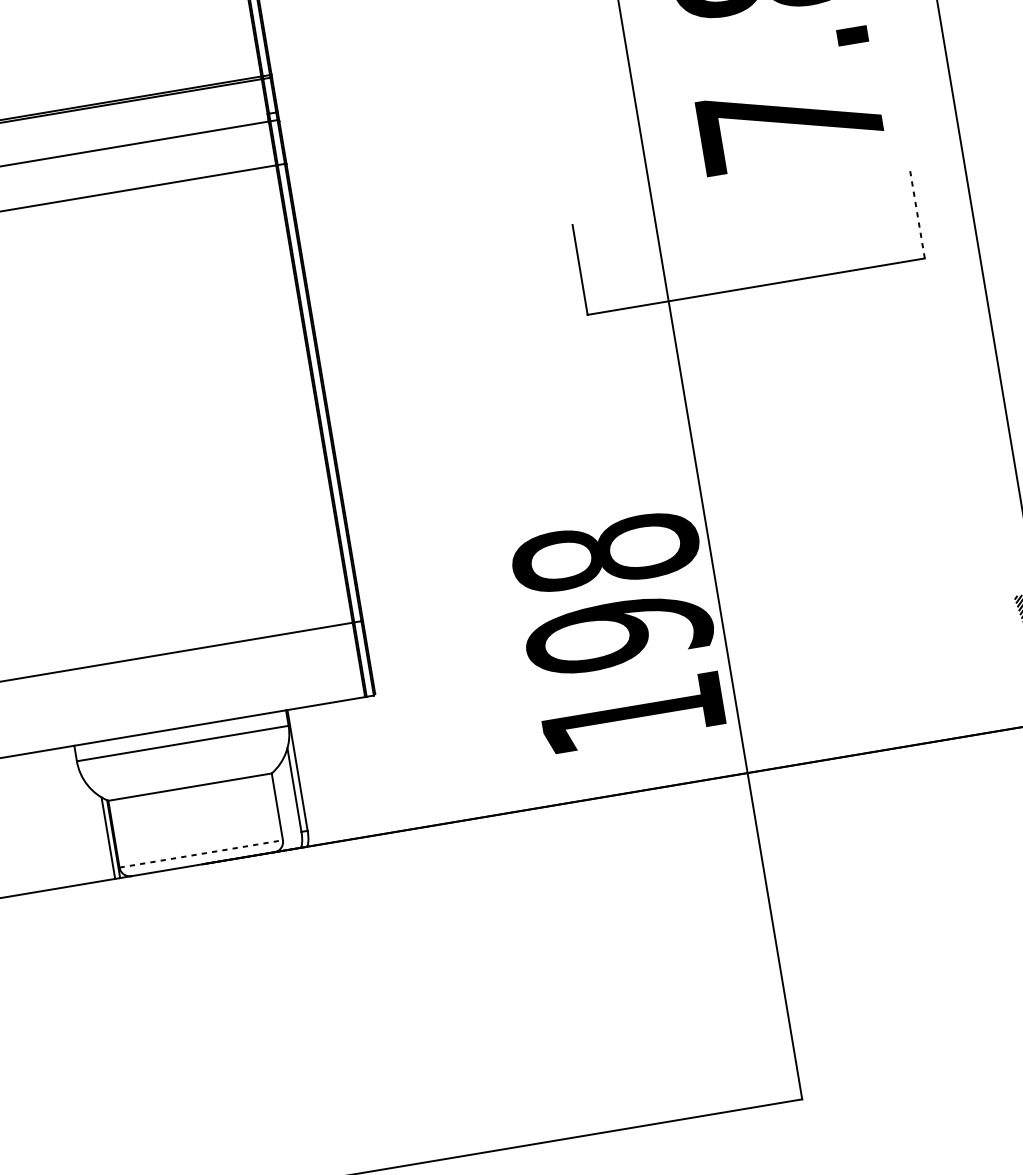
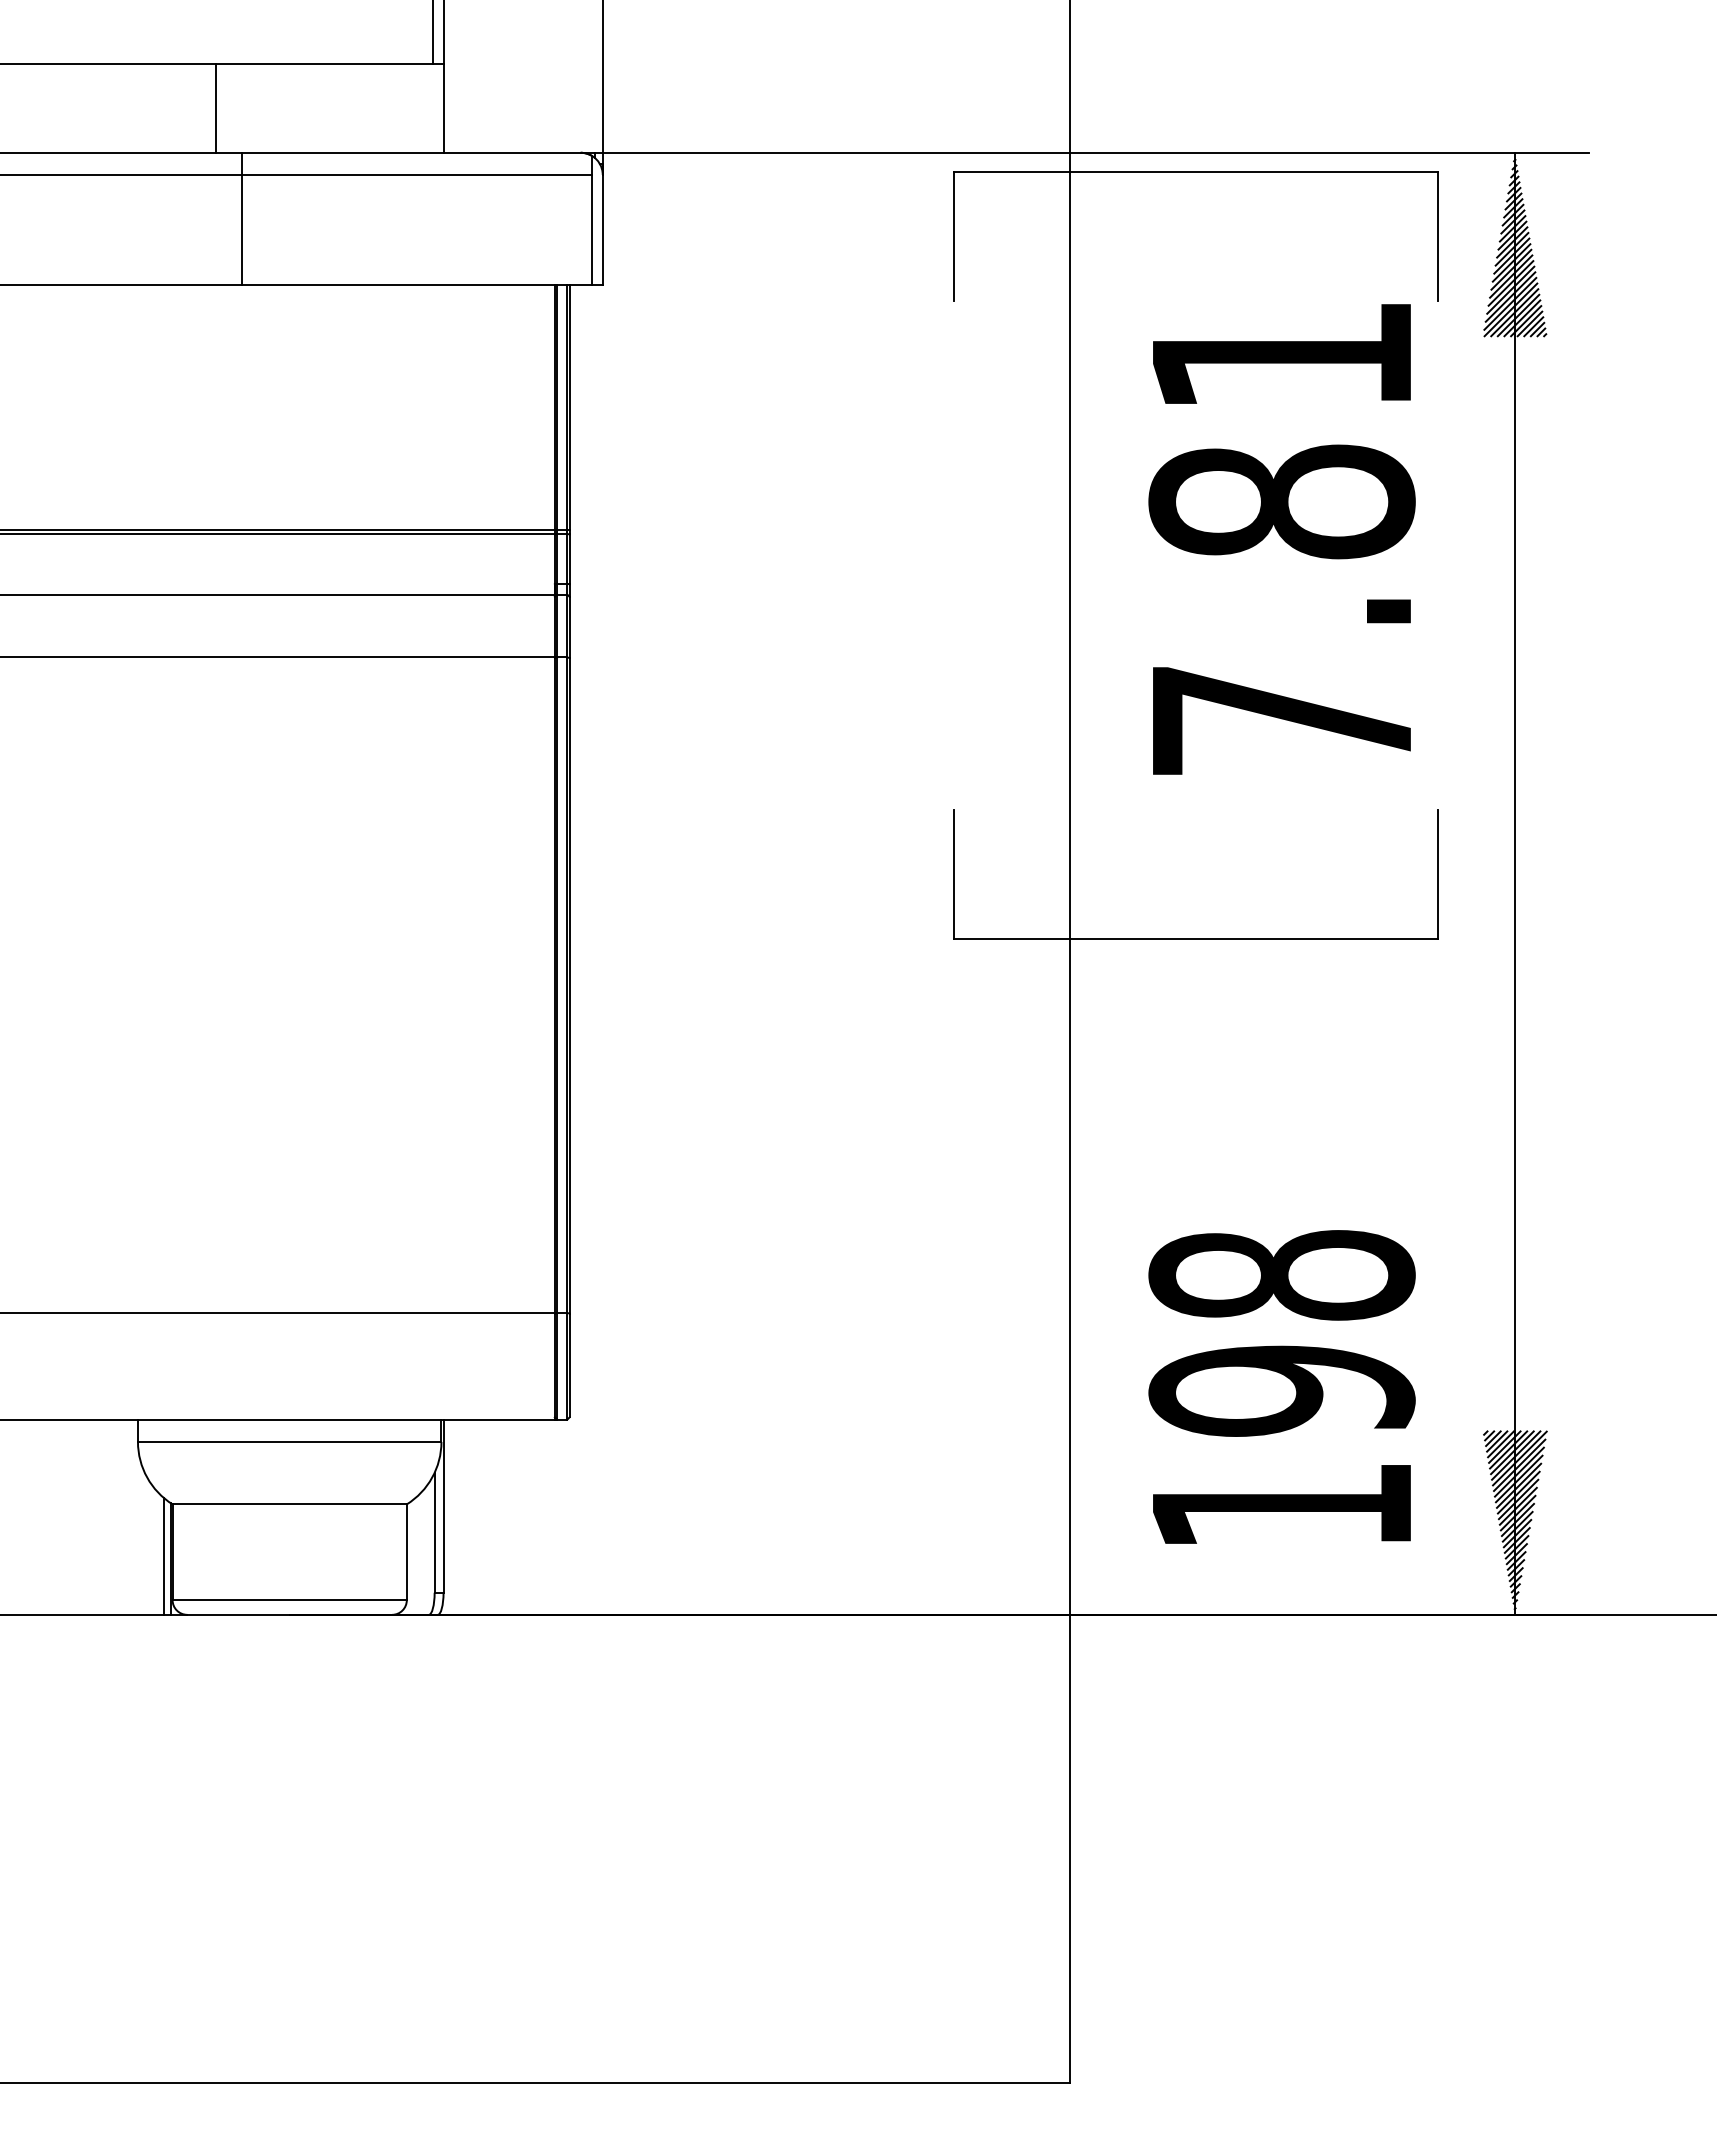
line: (917, 213) -> (1437, 873), dashed -> solid
text: (618, 630) -> (1281, 1386), moved
line: (201, 854) -> (290, 1600), dashed -> solid

